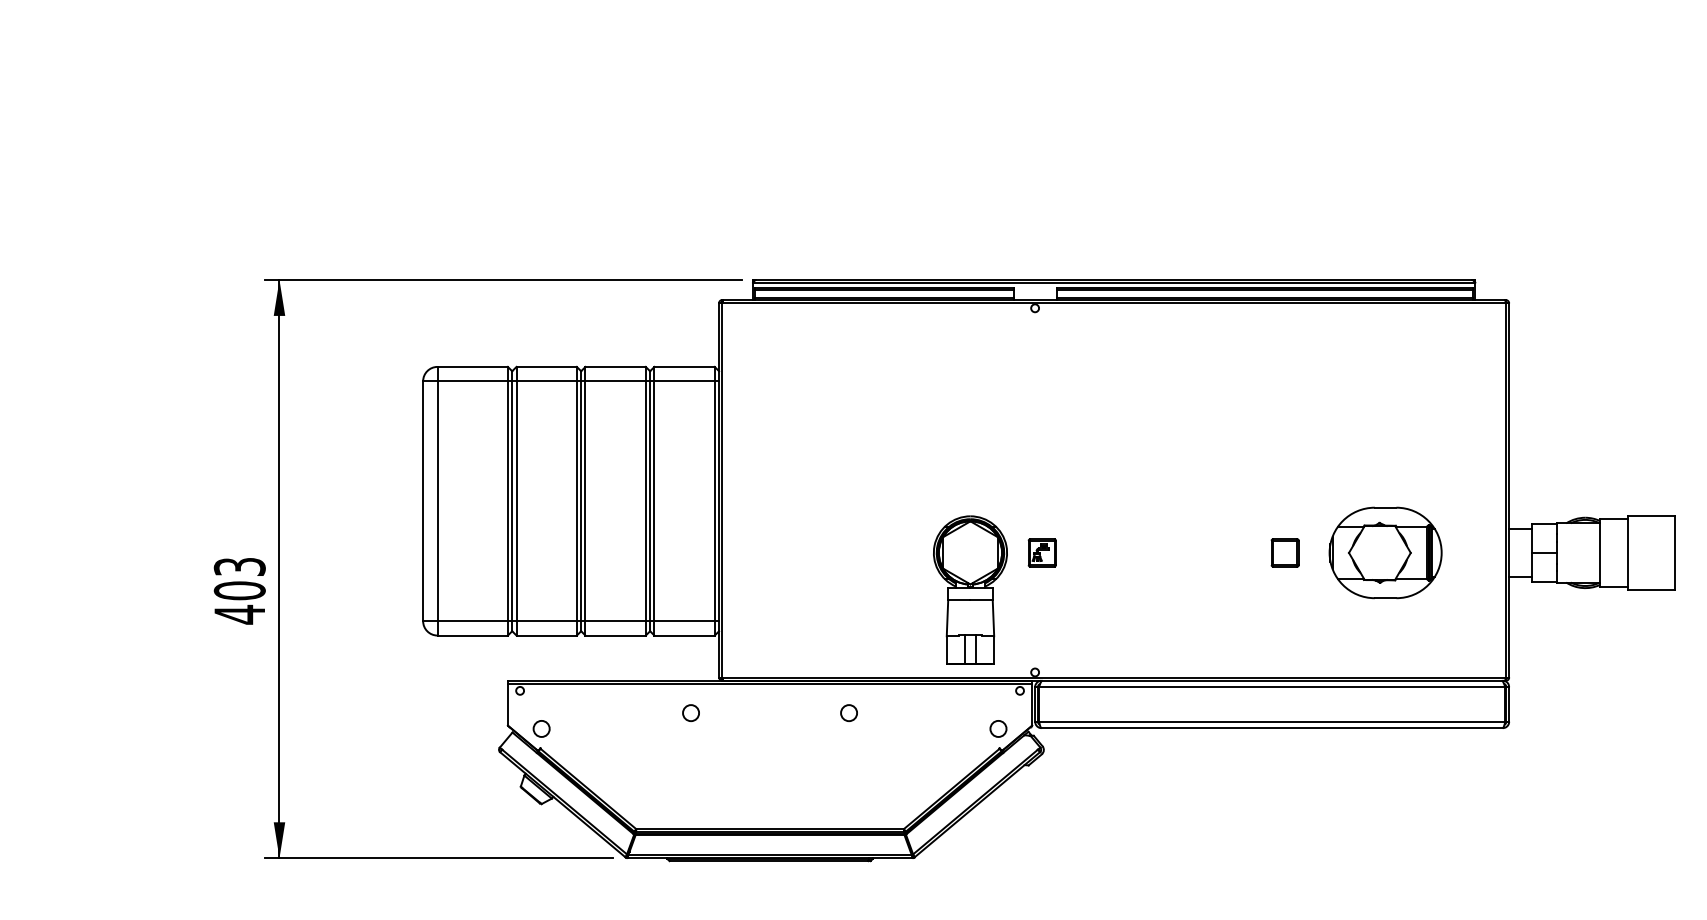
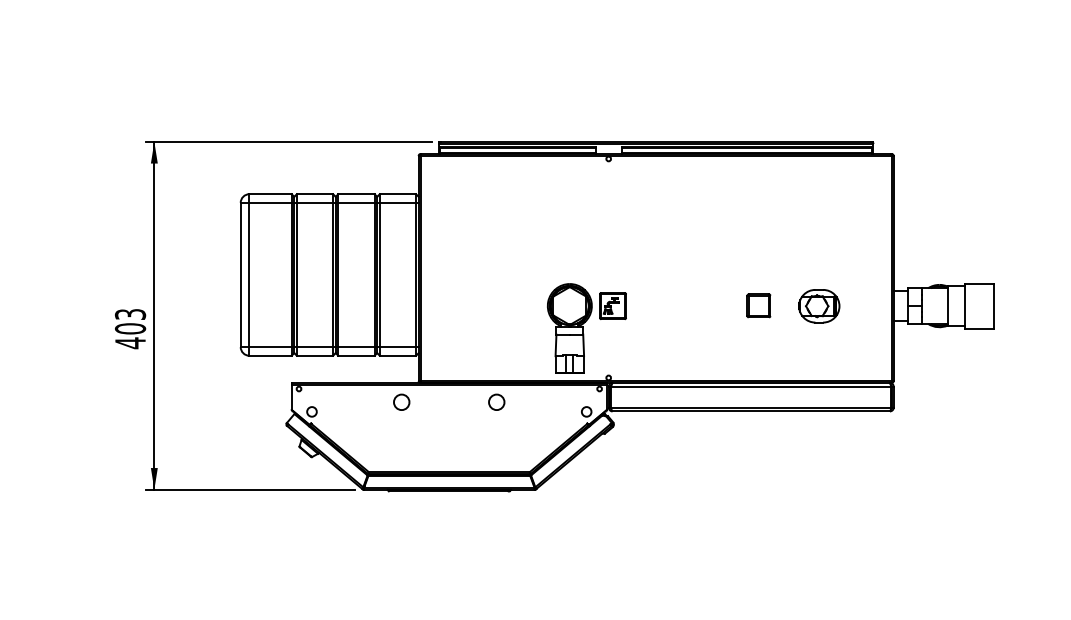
part: (1041, 551) -> (612, 305), size x1.6
part: (1285, 553) -> (759, 306), size x1.4
part: (1384, 553) -> (818, 306), size x0.6
circle: (690, 713) -> (401, 402), size x1.6
circle: (848, 713) -> (496, 402), size x1.6

